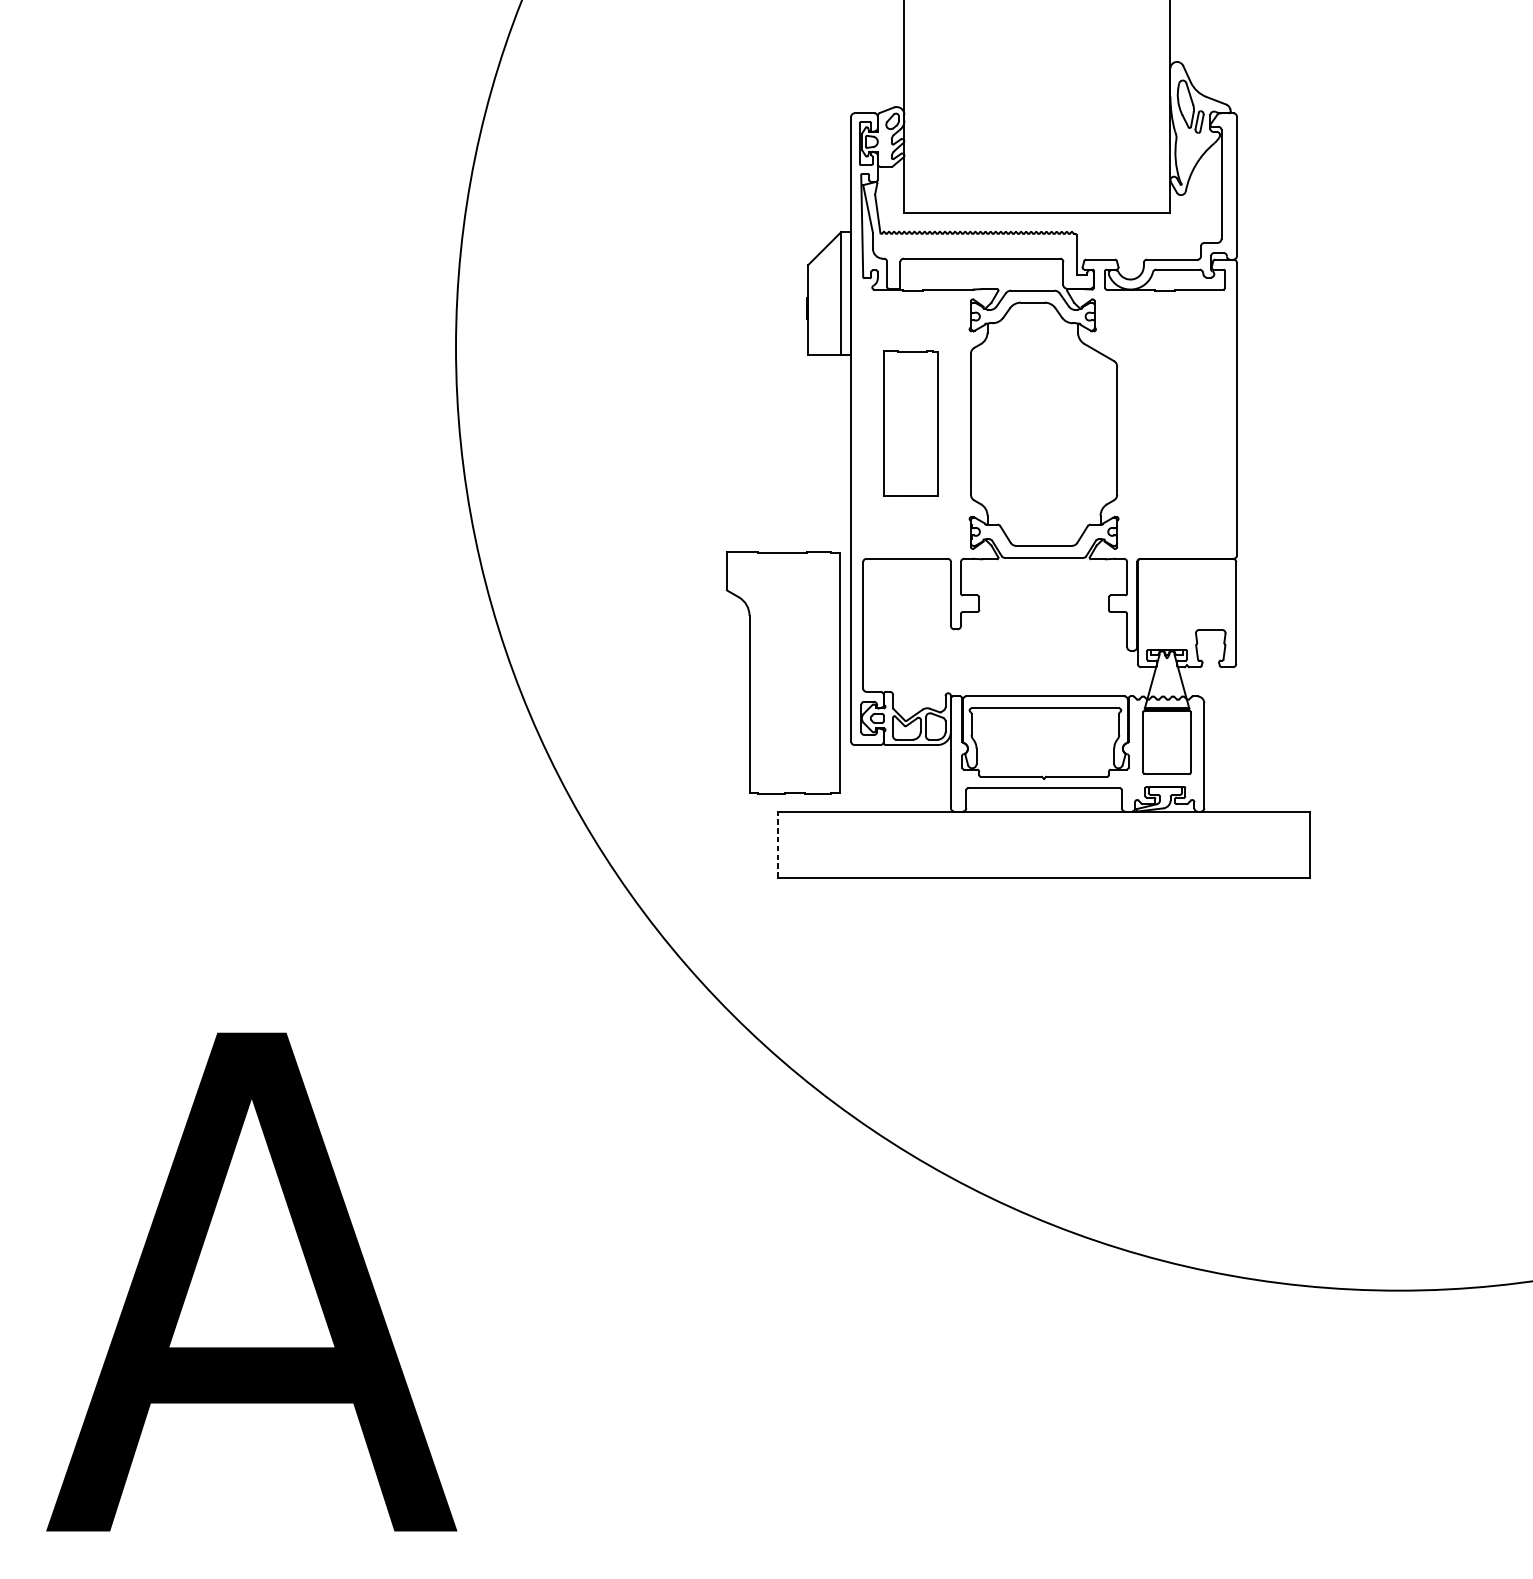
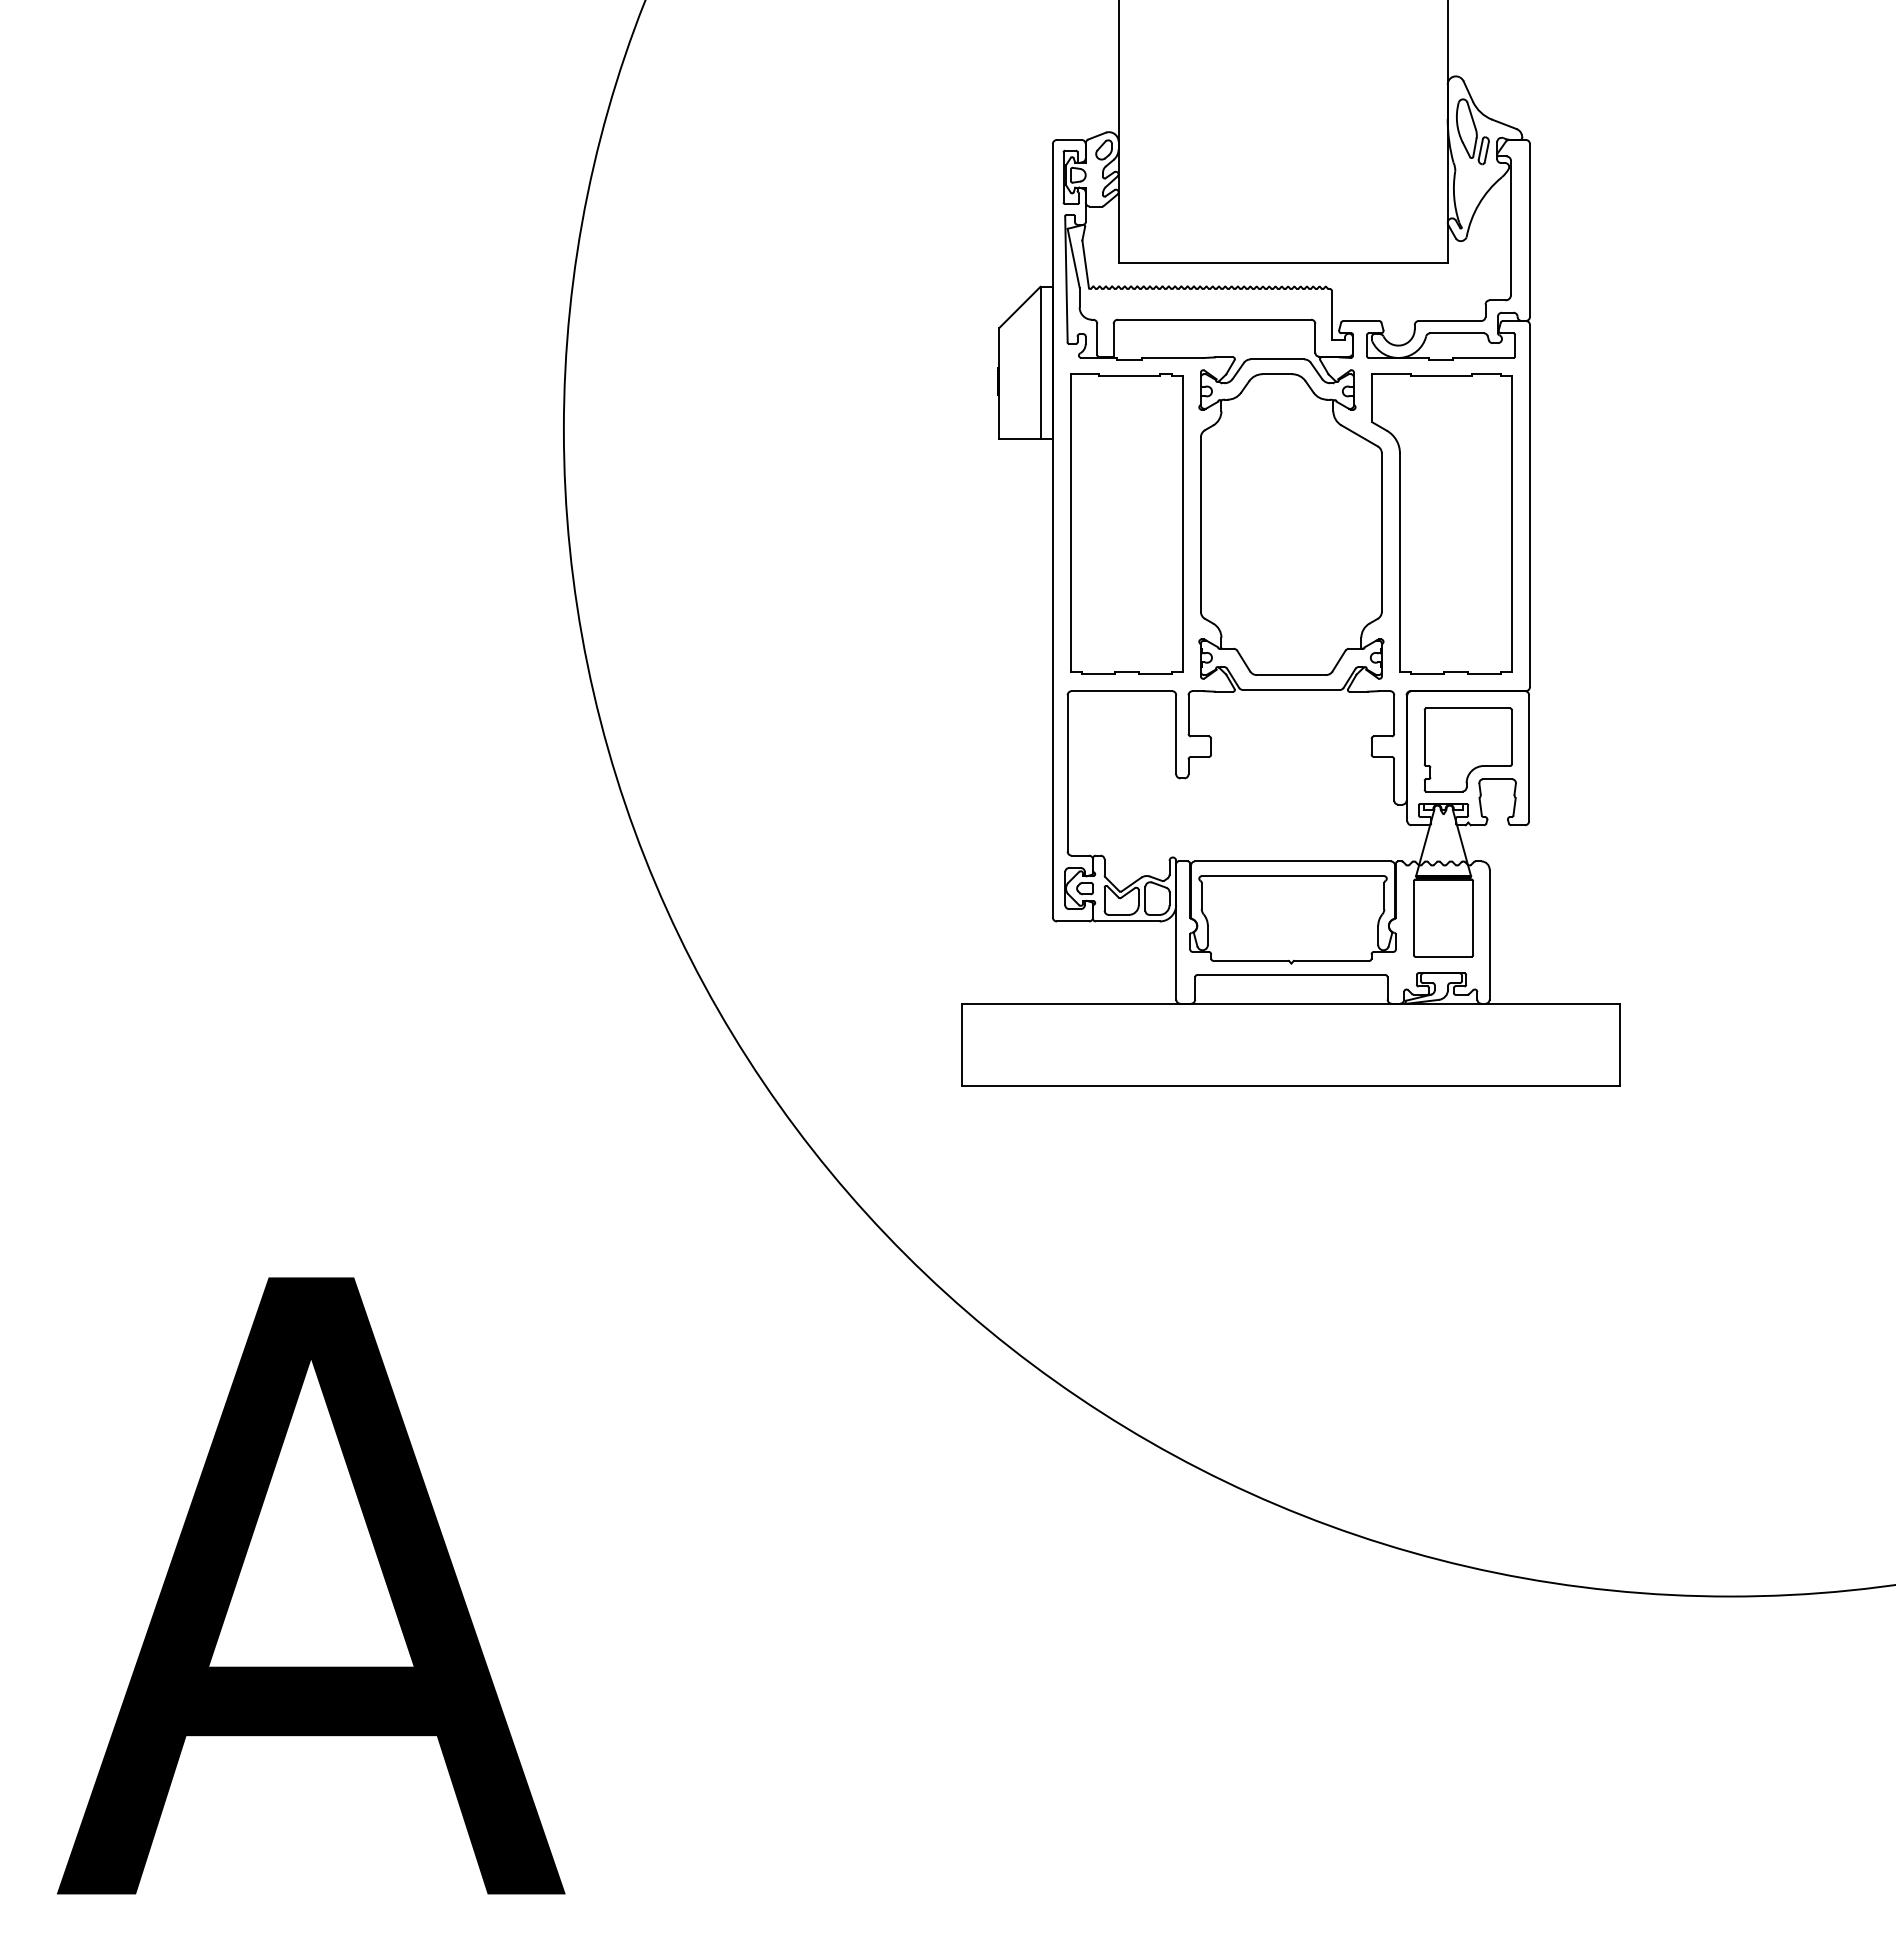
part: (910, 423) -> (1126, 523), size x1.67
part: (1186, 606) -> (1467, 749), added
part: (783, 672) -> (1441, 523), moved
line: (778, 844) -> (962, 1044), dashed -> solid

